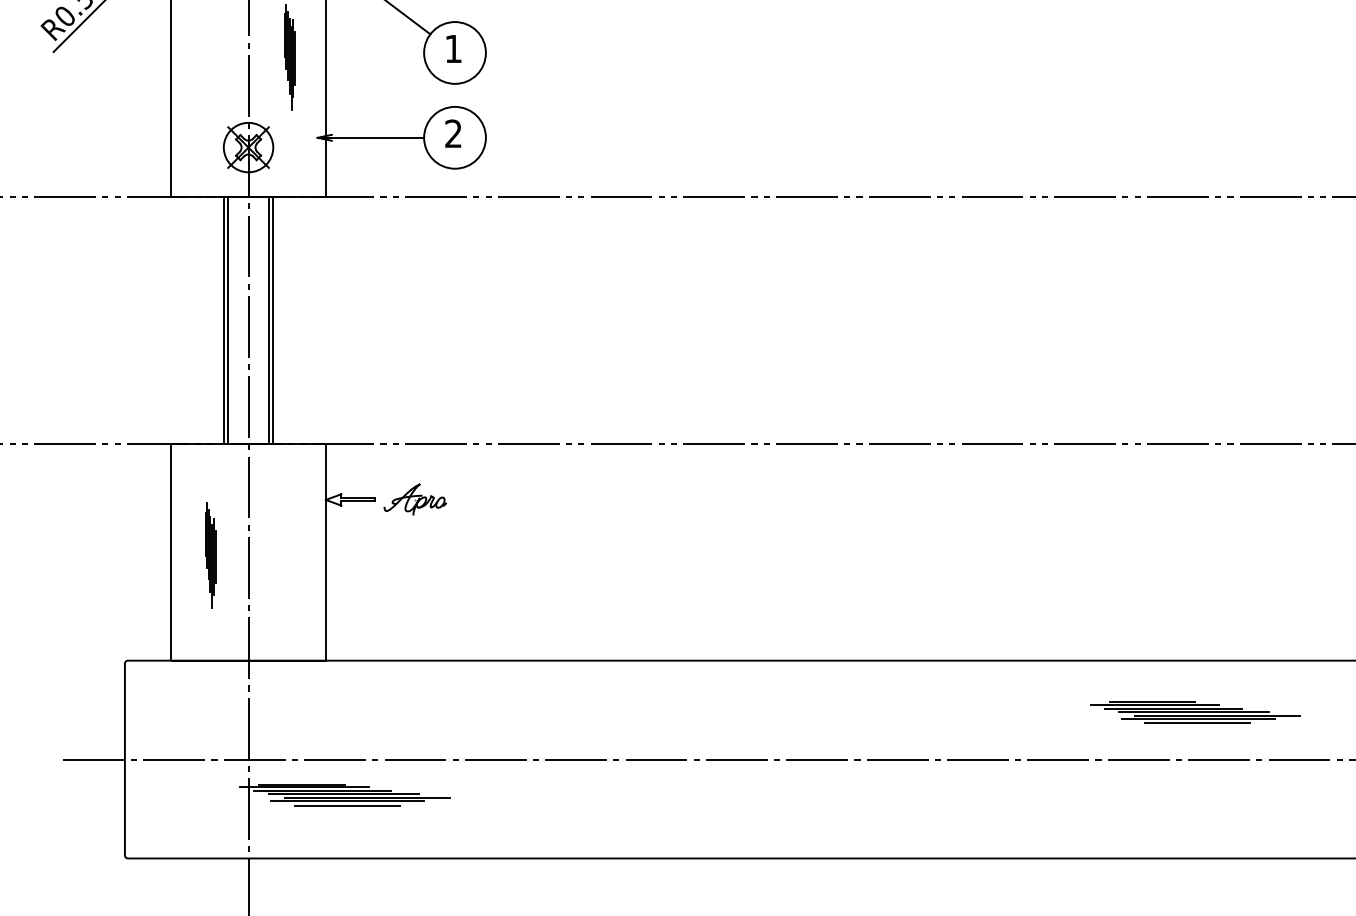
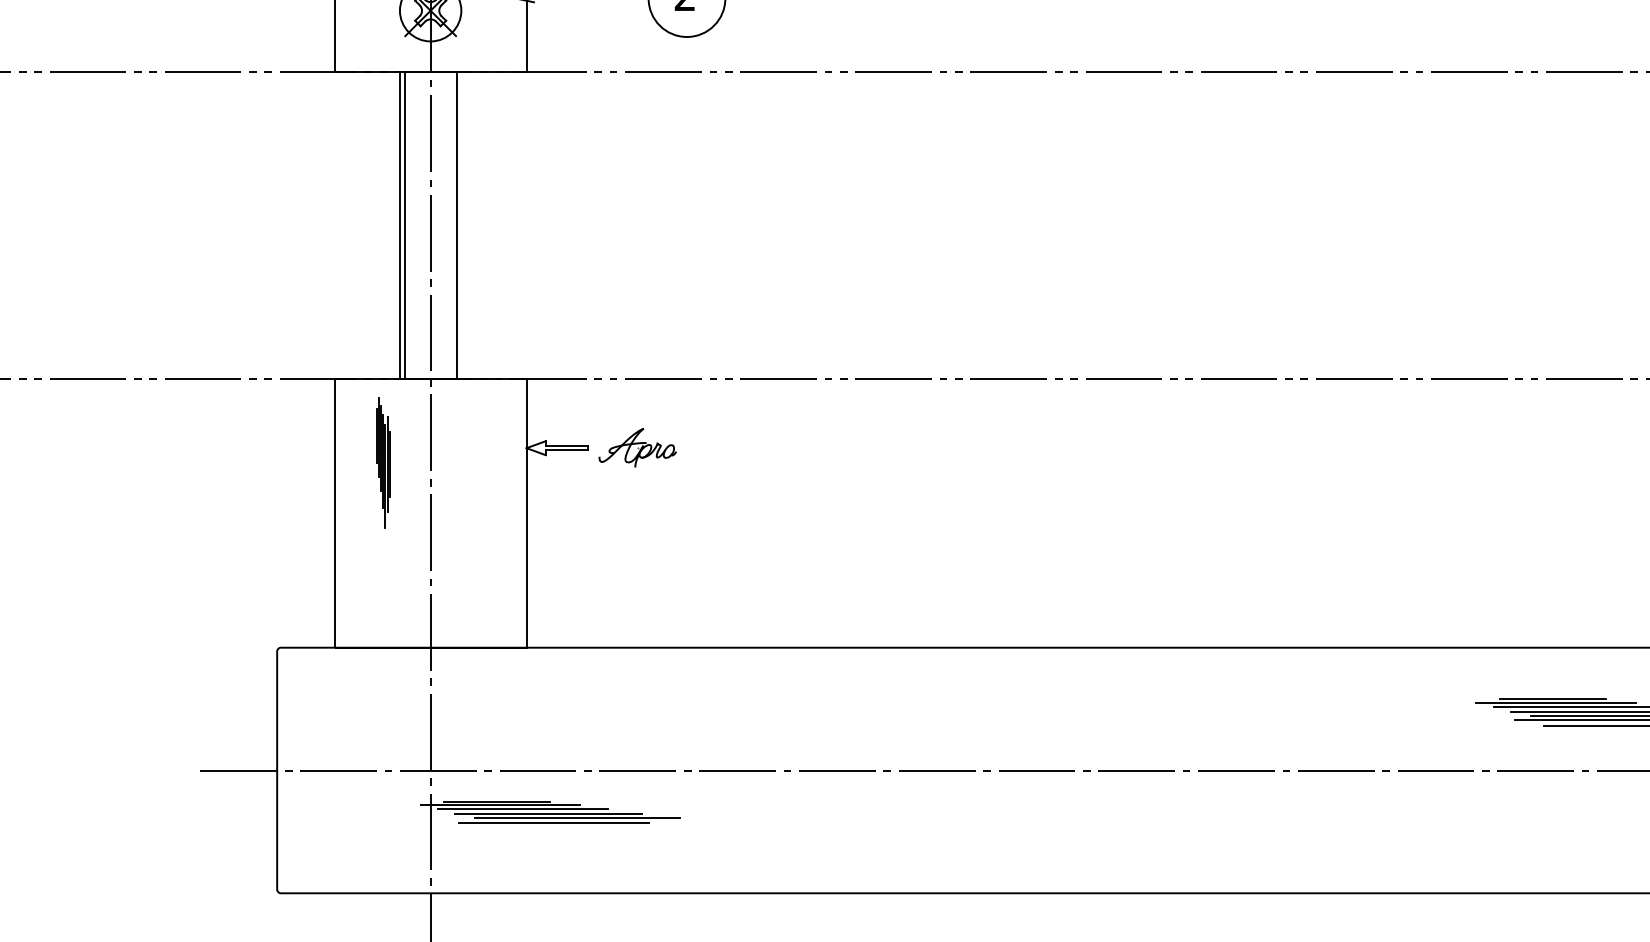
line: (273, 320) -> (461, 225), removed
part: (210, 555) -> (383, 462), moved
line: (347, 805) -> (553, 827), removed

